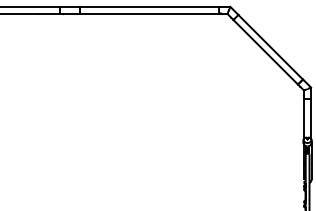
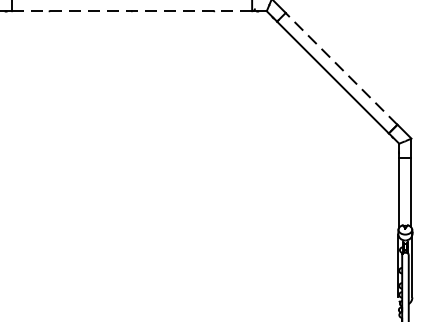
line: (150, 13) -> (133, 10), solid -> dashed
line: (270, 47) -> (341, 69), solid -> dashed

